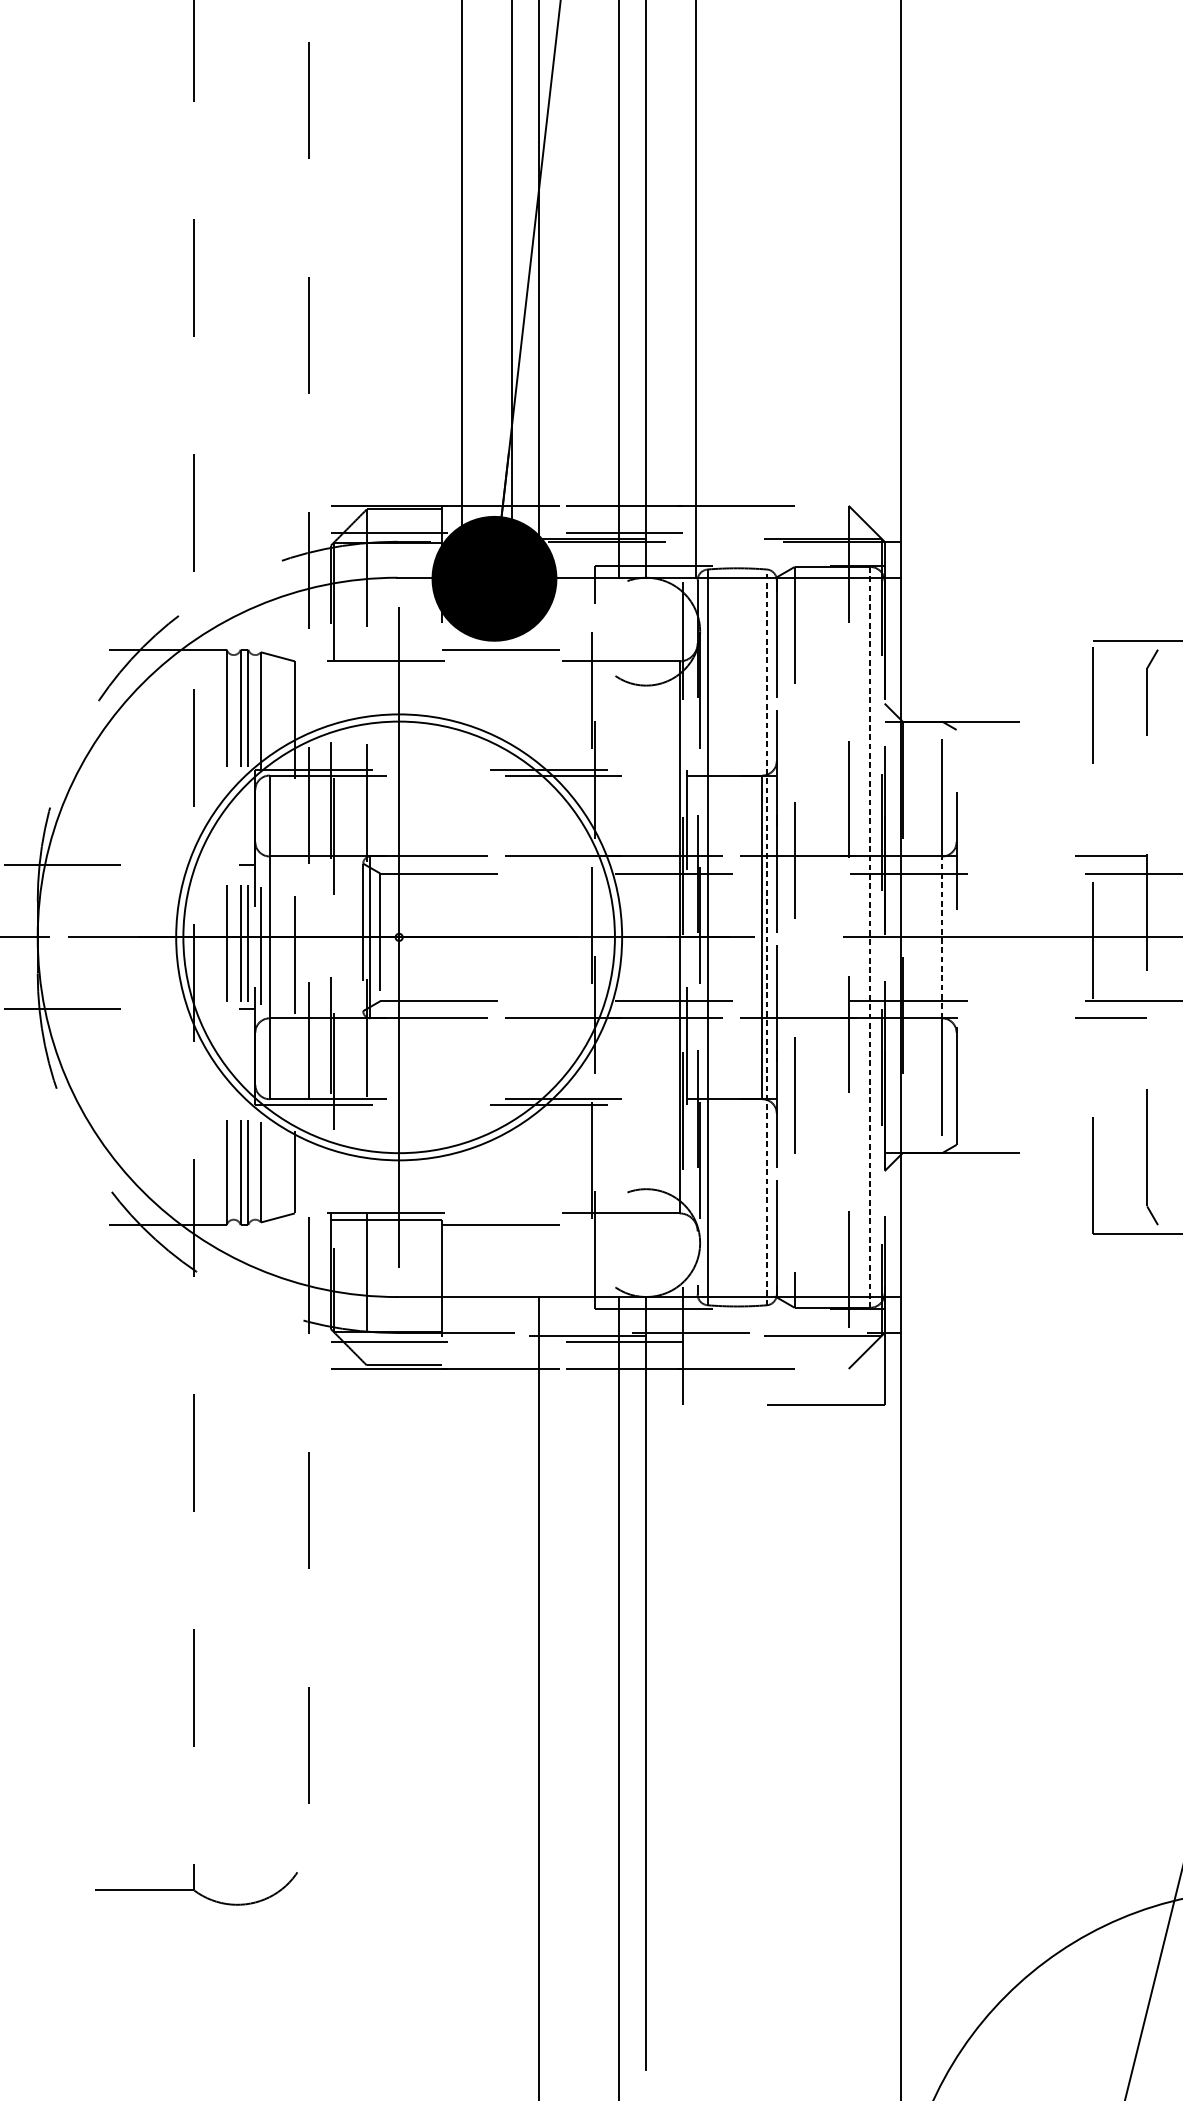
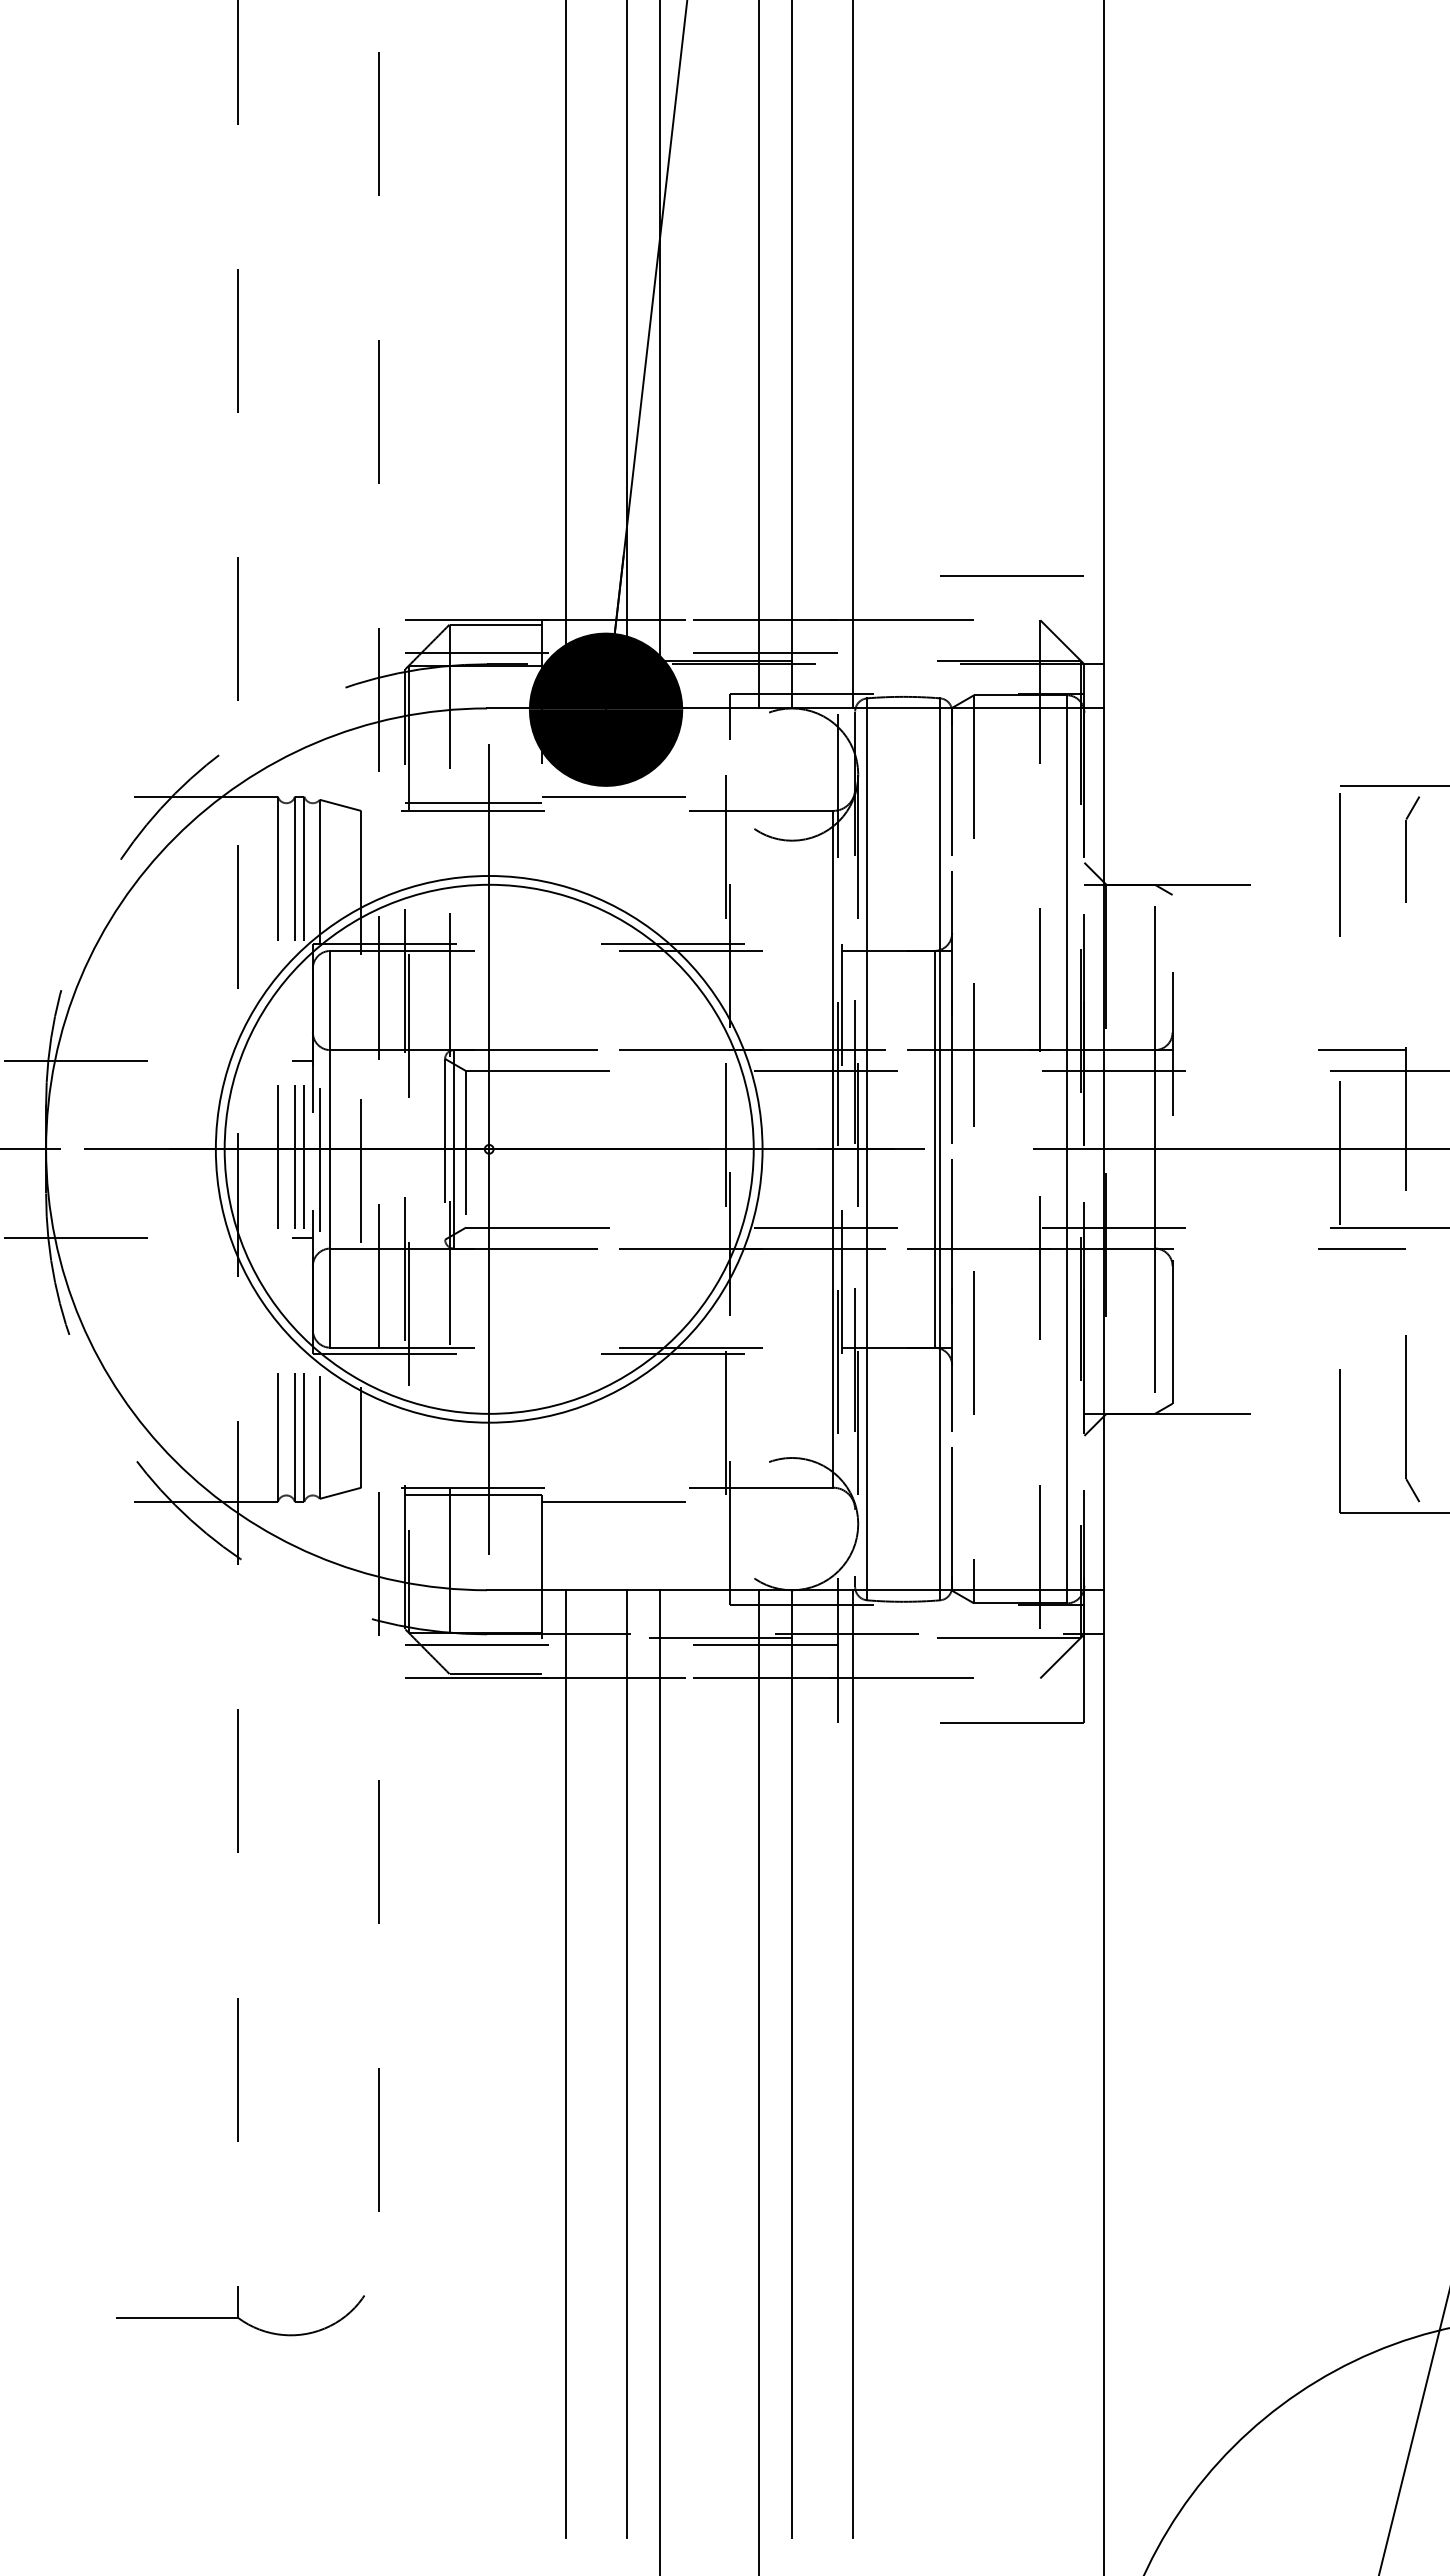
line: (825, 469) -> (1011, 575), added
line: (386, 655) -> (473, 803), added
line: (766, 936) -> (939, 1148), dashed -> solid
line: (941, 936) -> (1154, 1148), dashed -> solid
line: (870, 937) -> (1066, 1149), dashed -> solid
line: (462, 1683) -> (566, 2064), added
line: (511, 1683) -> (626, 2064), added
line: (695, 1683) -> (852, 2064), added

